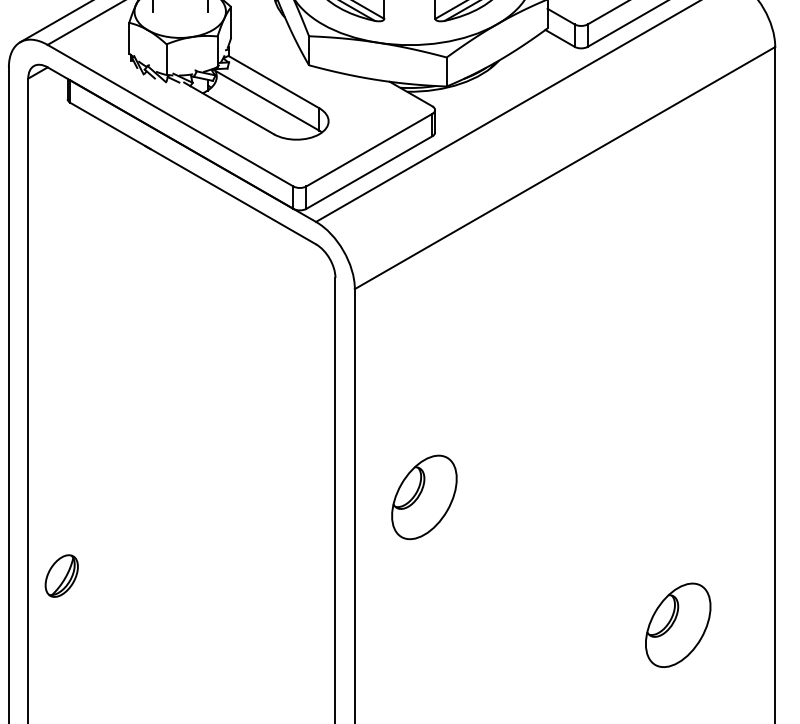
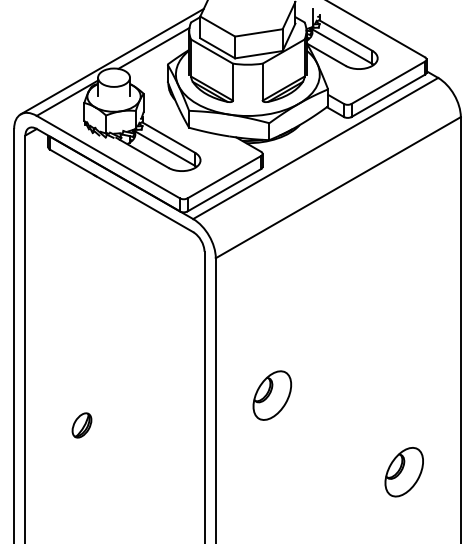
part: (424, 497) -> (272, 395), moved
part: (60, 576) -> (81, 425), moved
part: (676, 625) -> (403, 472), moved

